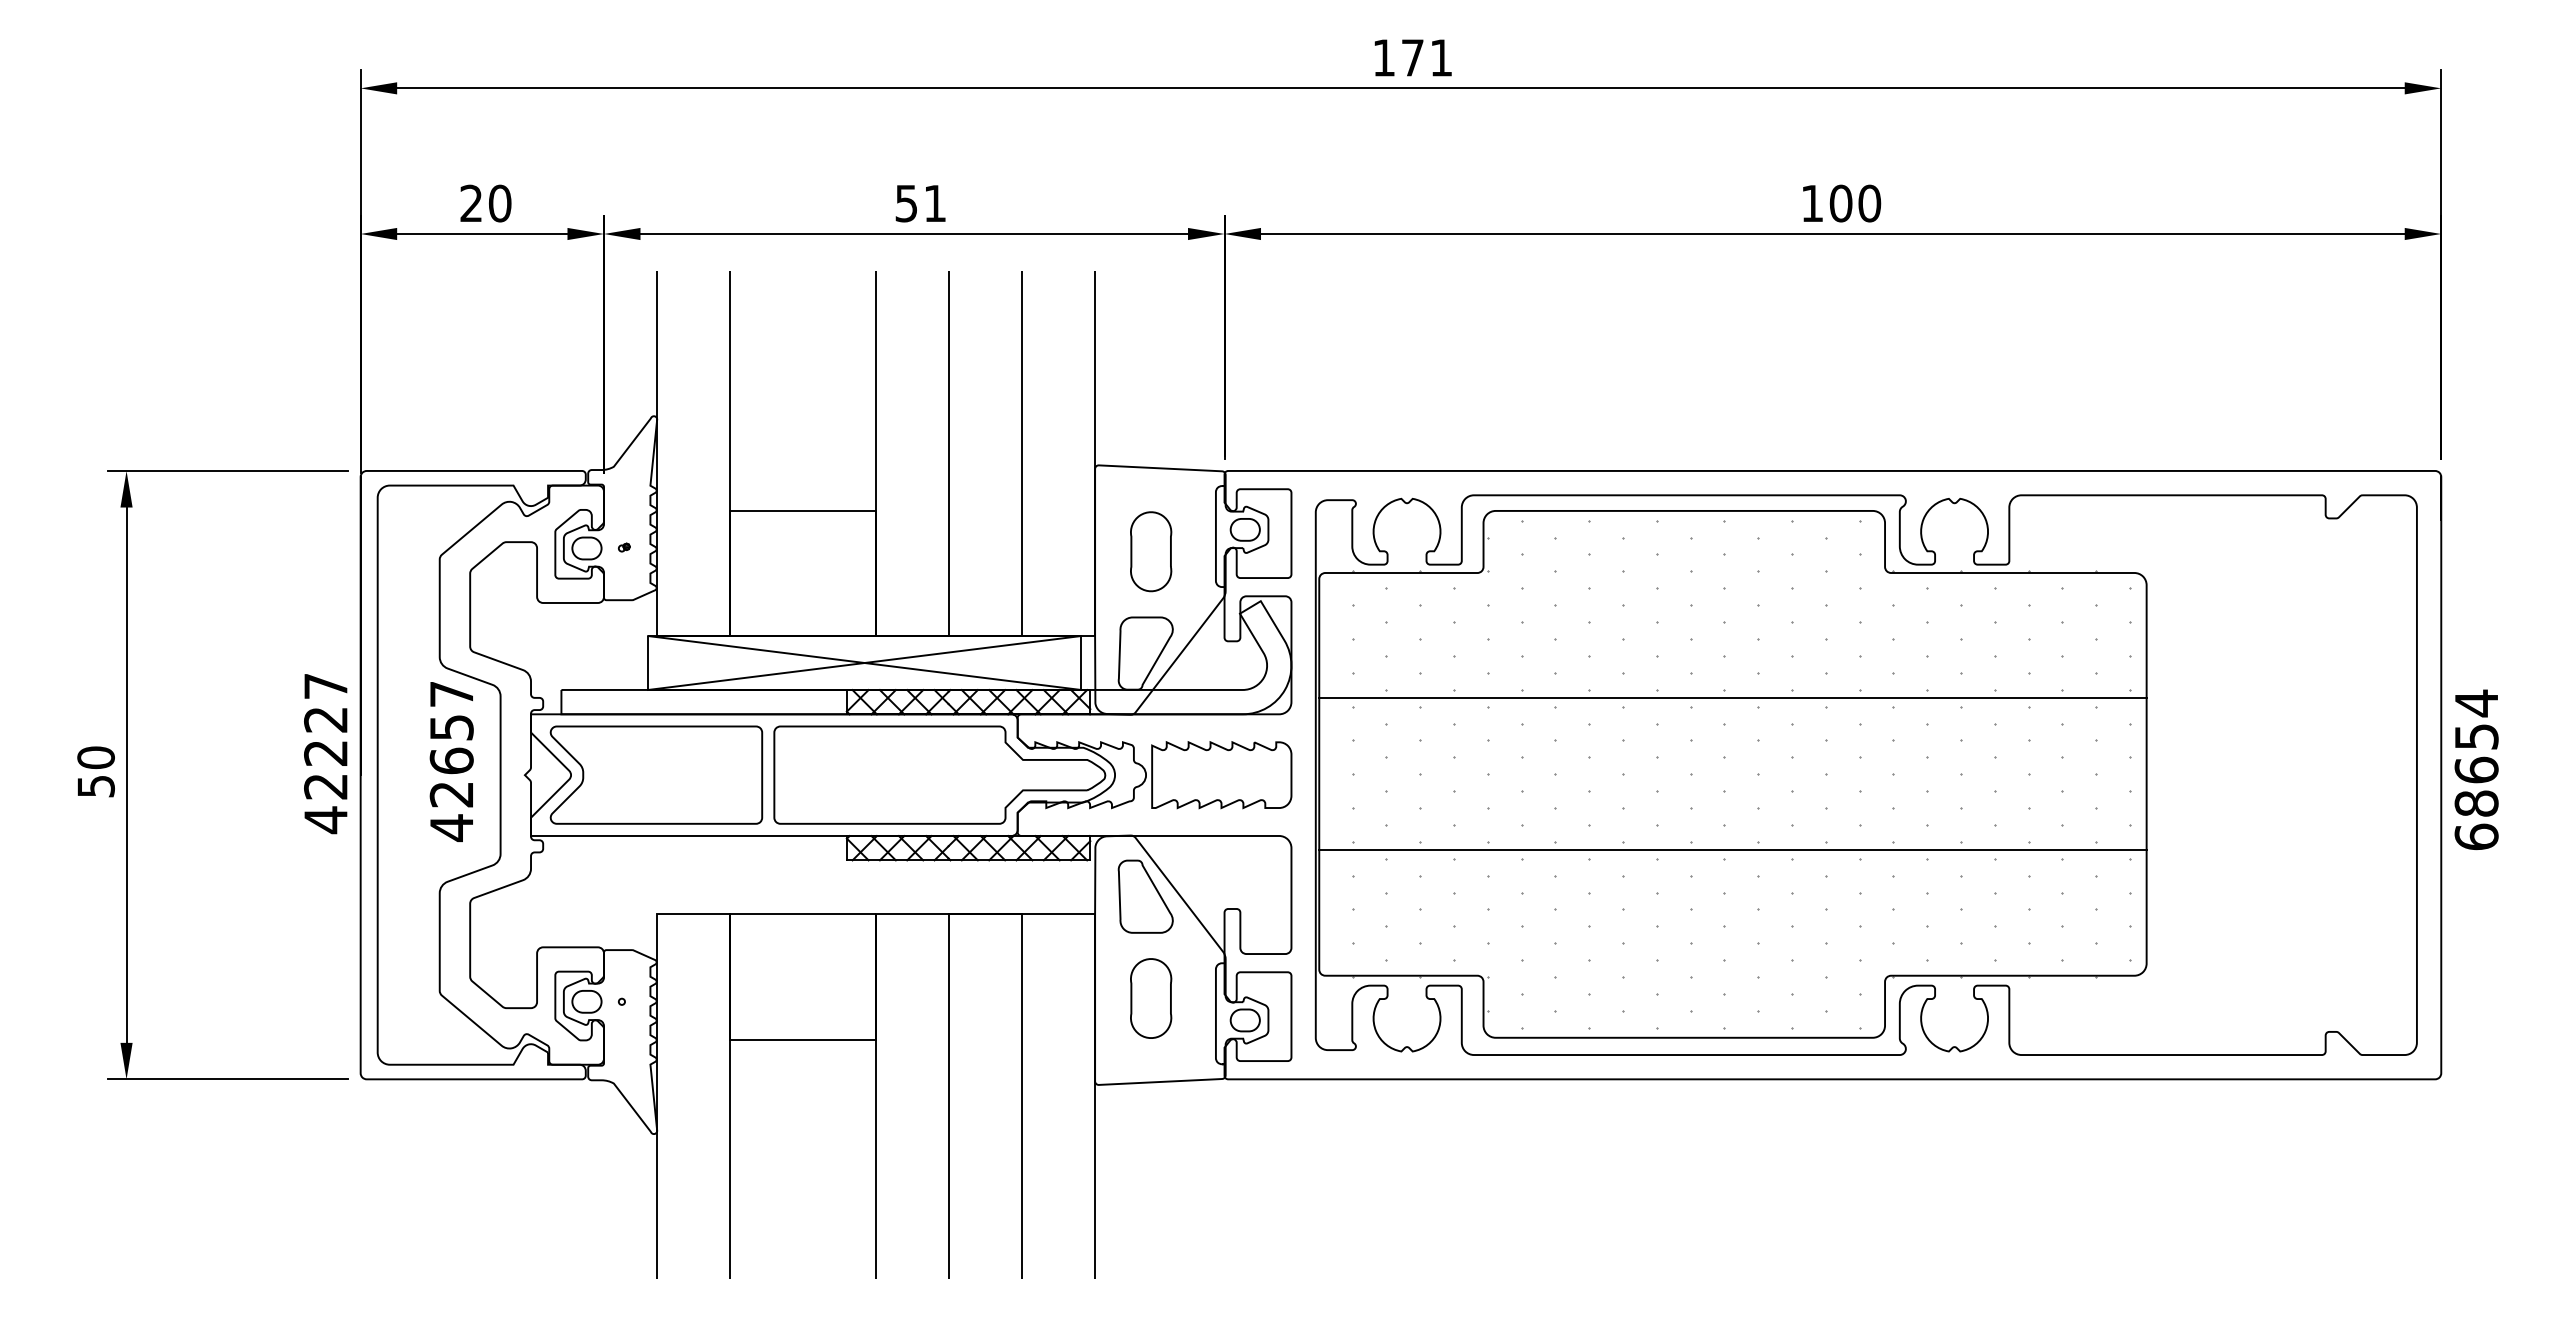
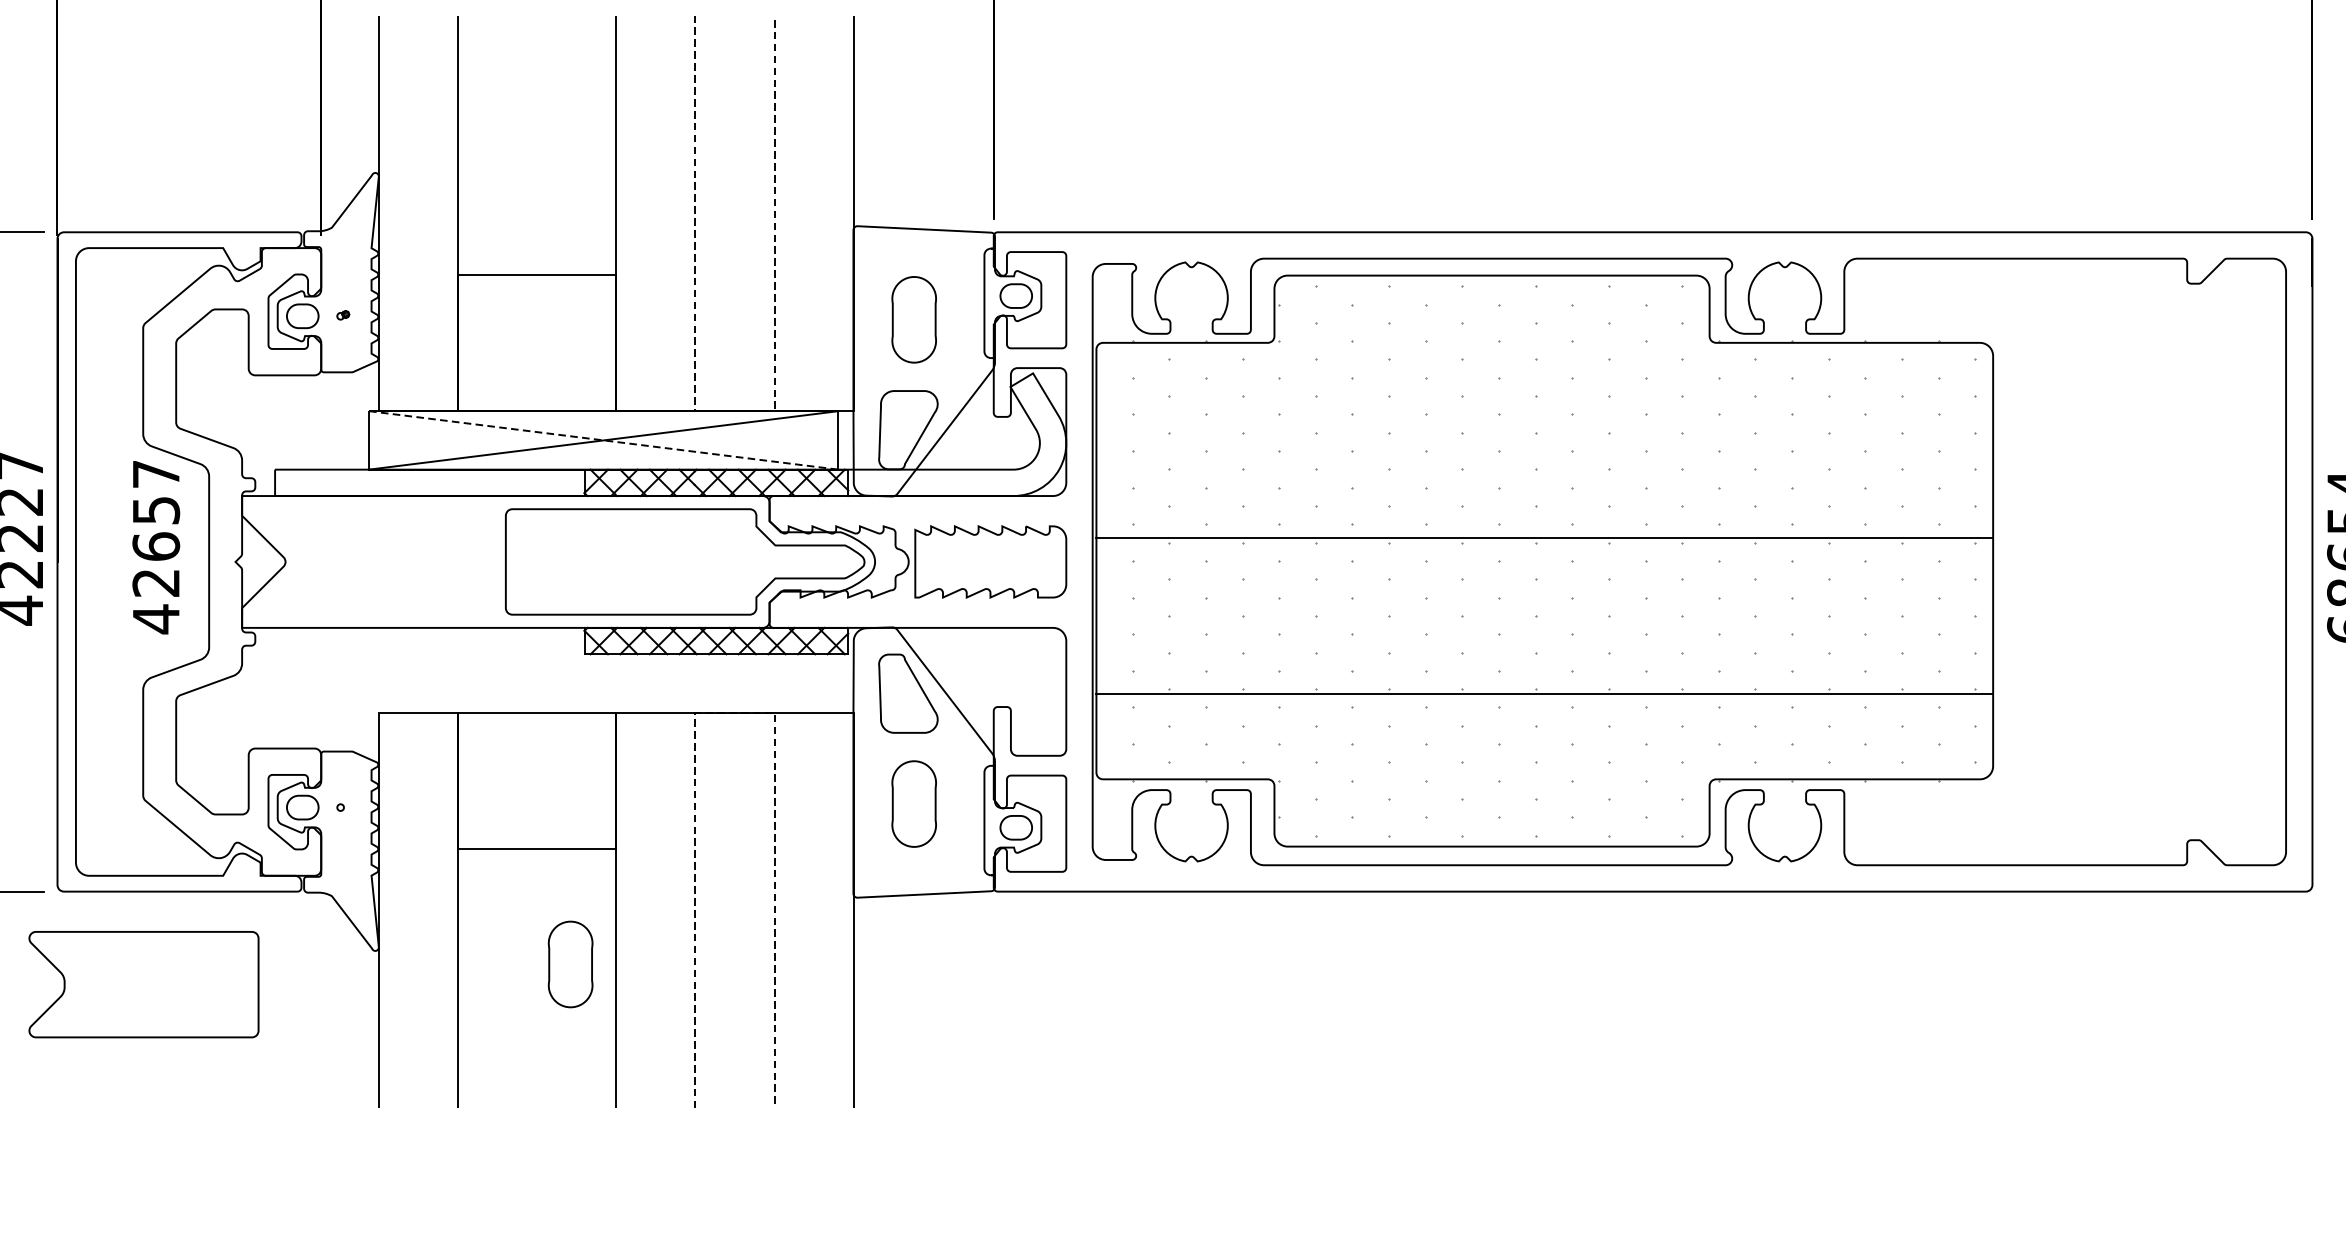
line: (985, 636) -> (734, 411), solid -> dashed
line: (865, 663) -> (604, 440), solid -> dashed
line: (1732, 698) -> (1544, 538), moved
part: (656, 774) -> (144, 983), moved
line: (1732, 850) -> (1544, 694), moved
line: (985, 914) -> (734, 712), solid -> dashed
part: (834, 1146) -> (571, 964), added

